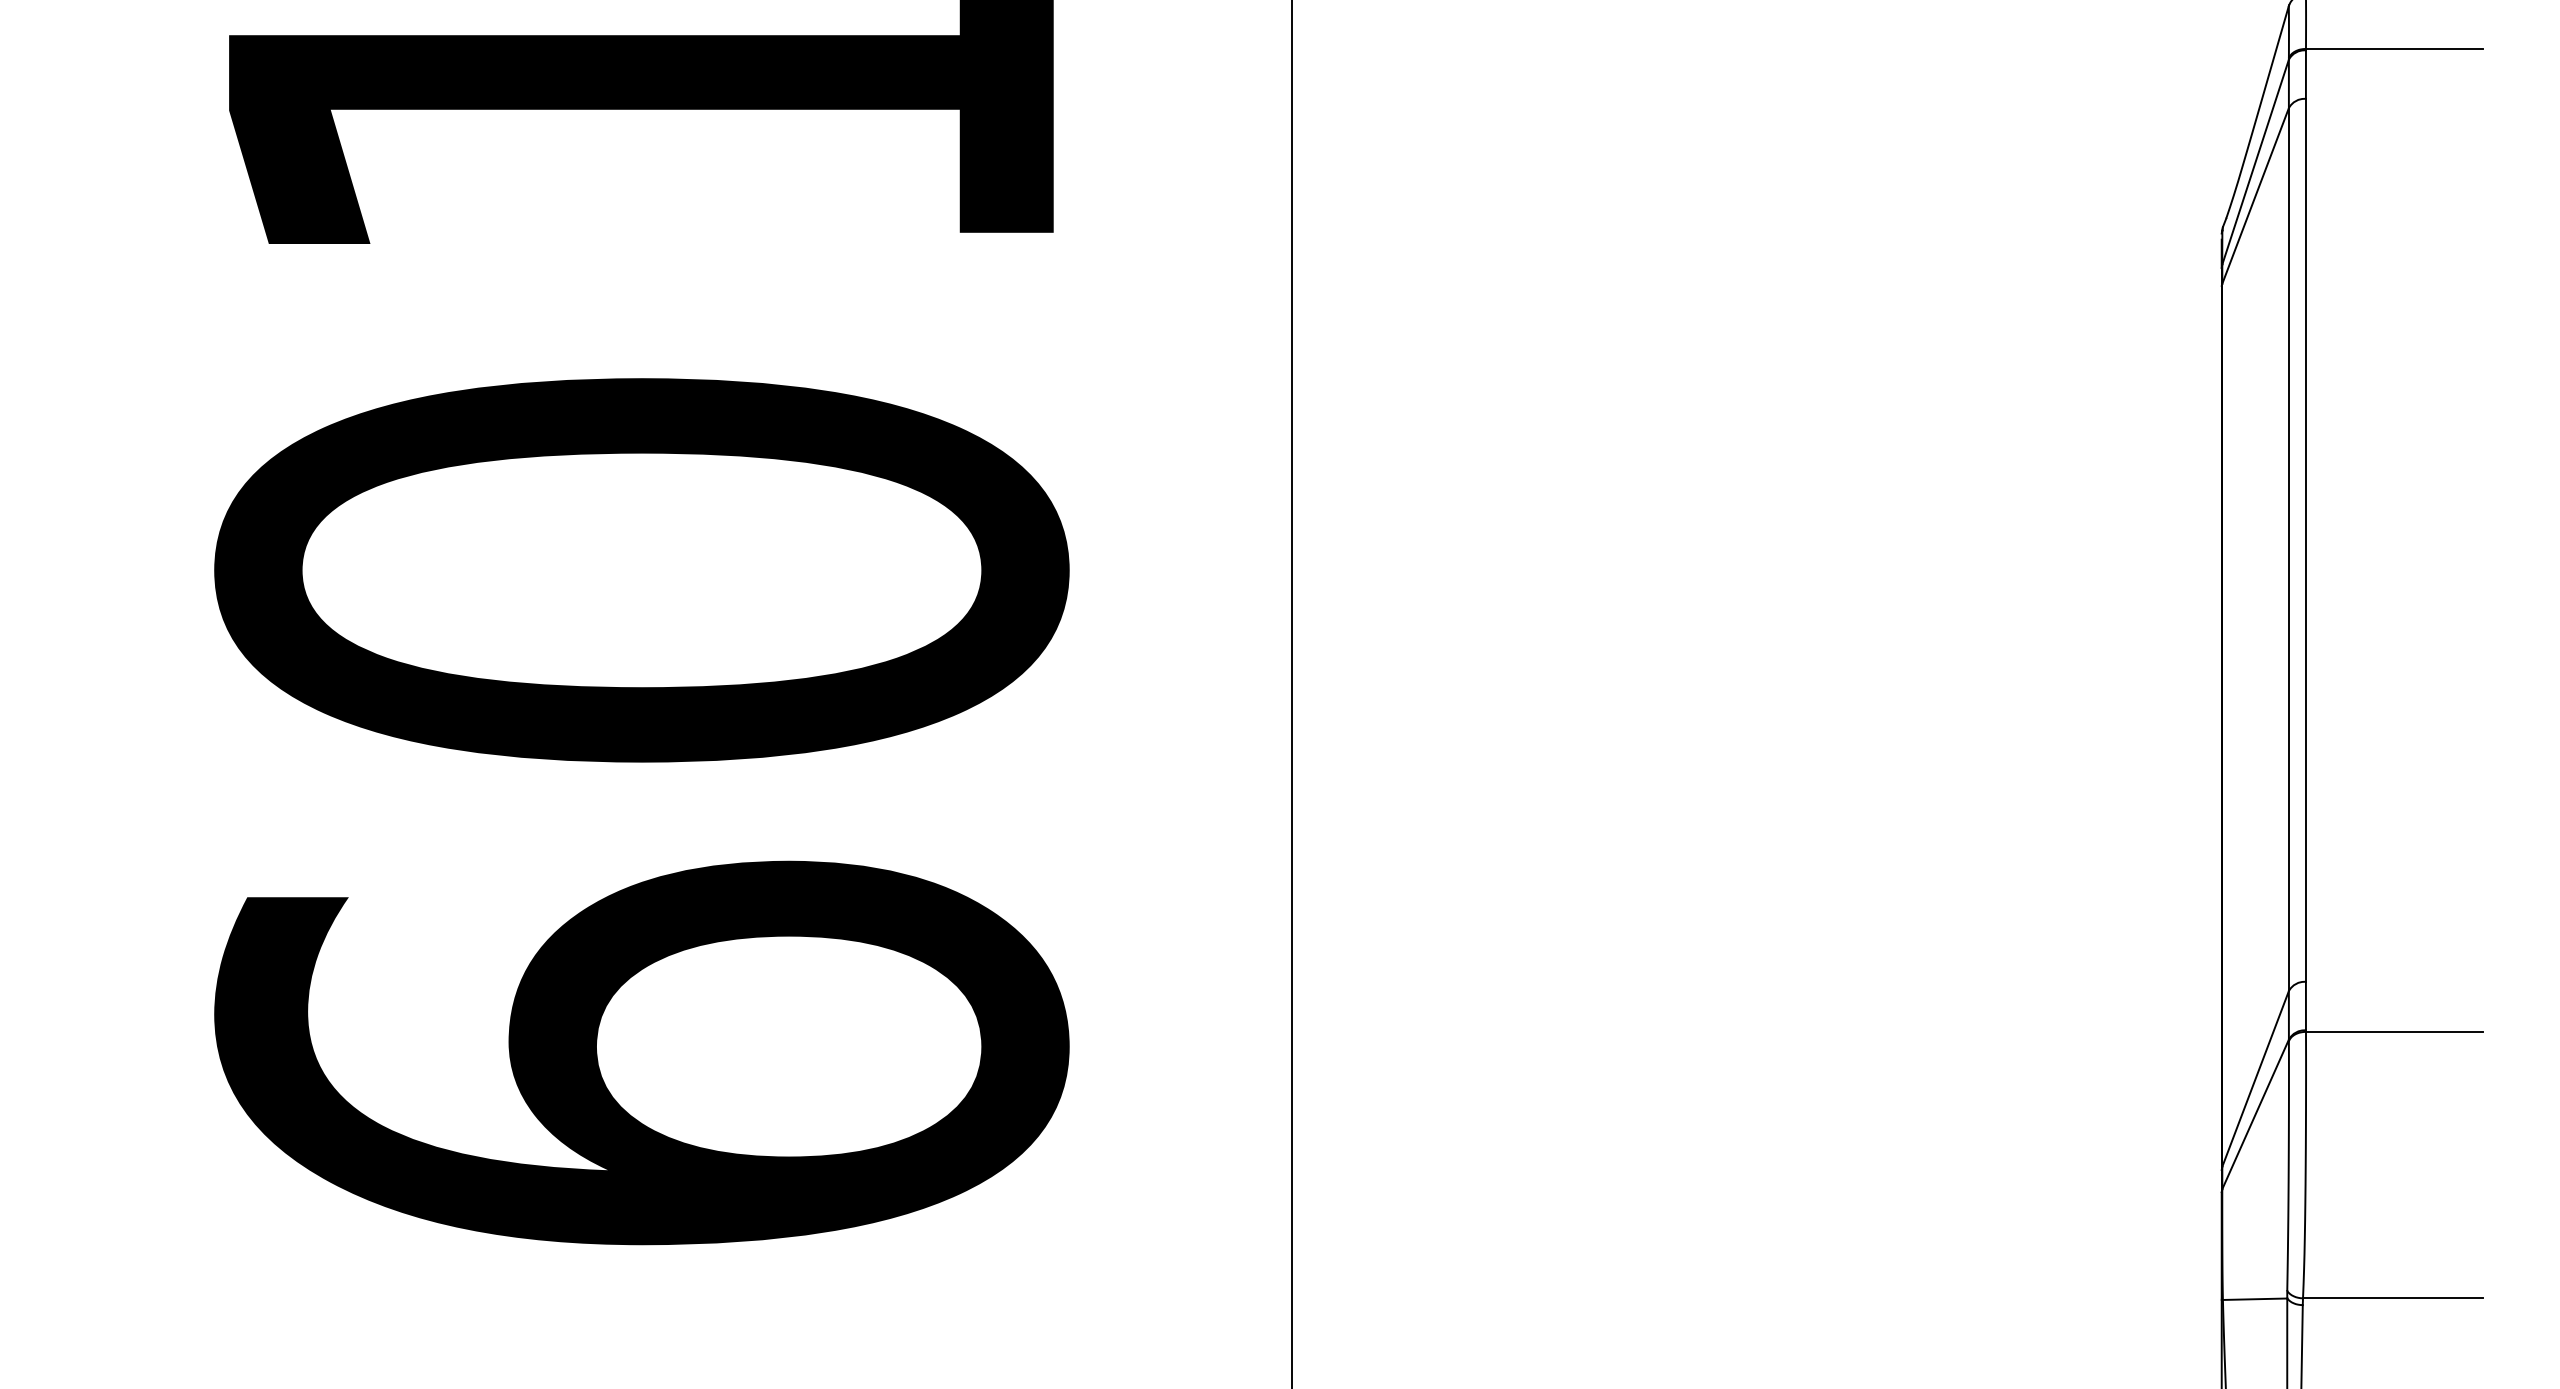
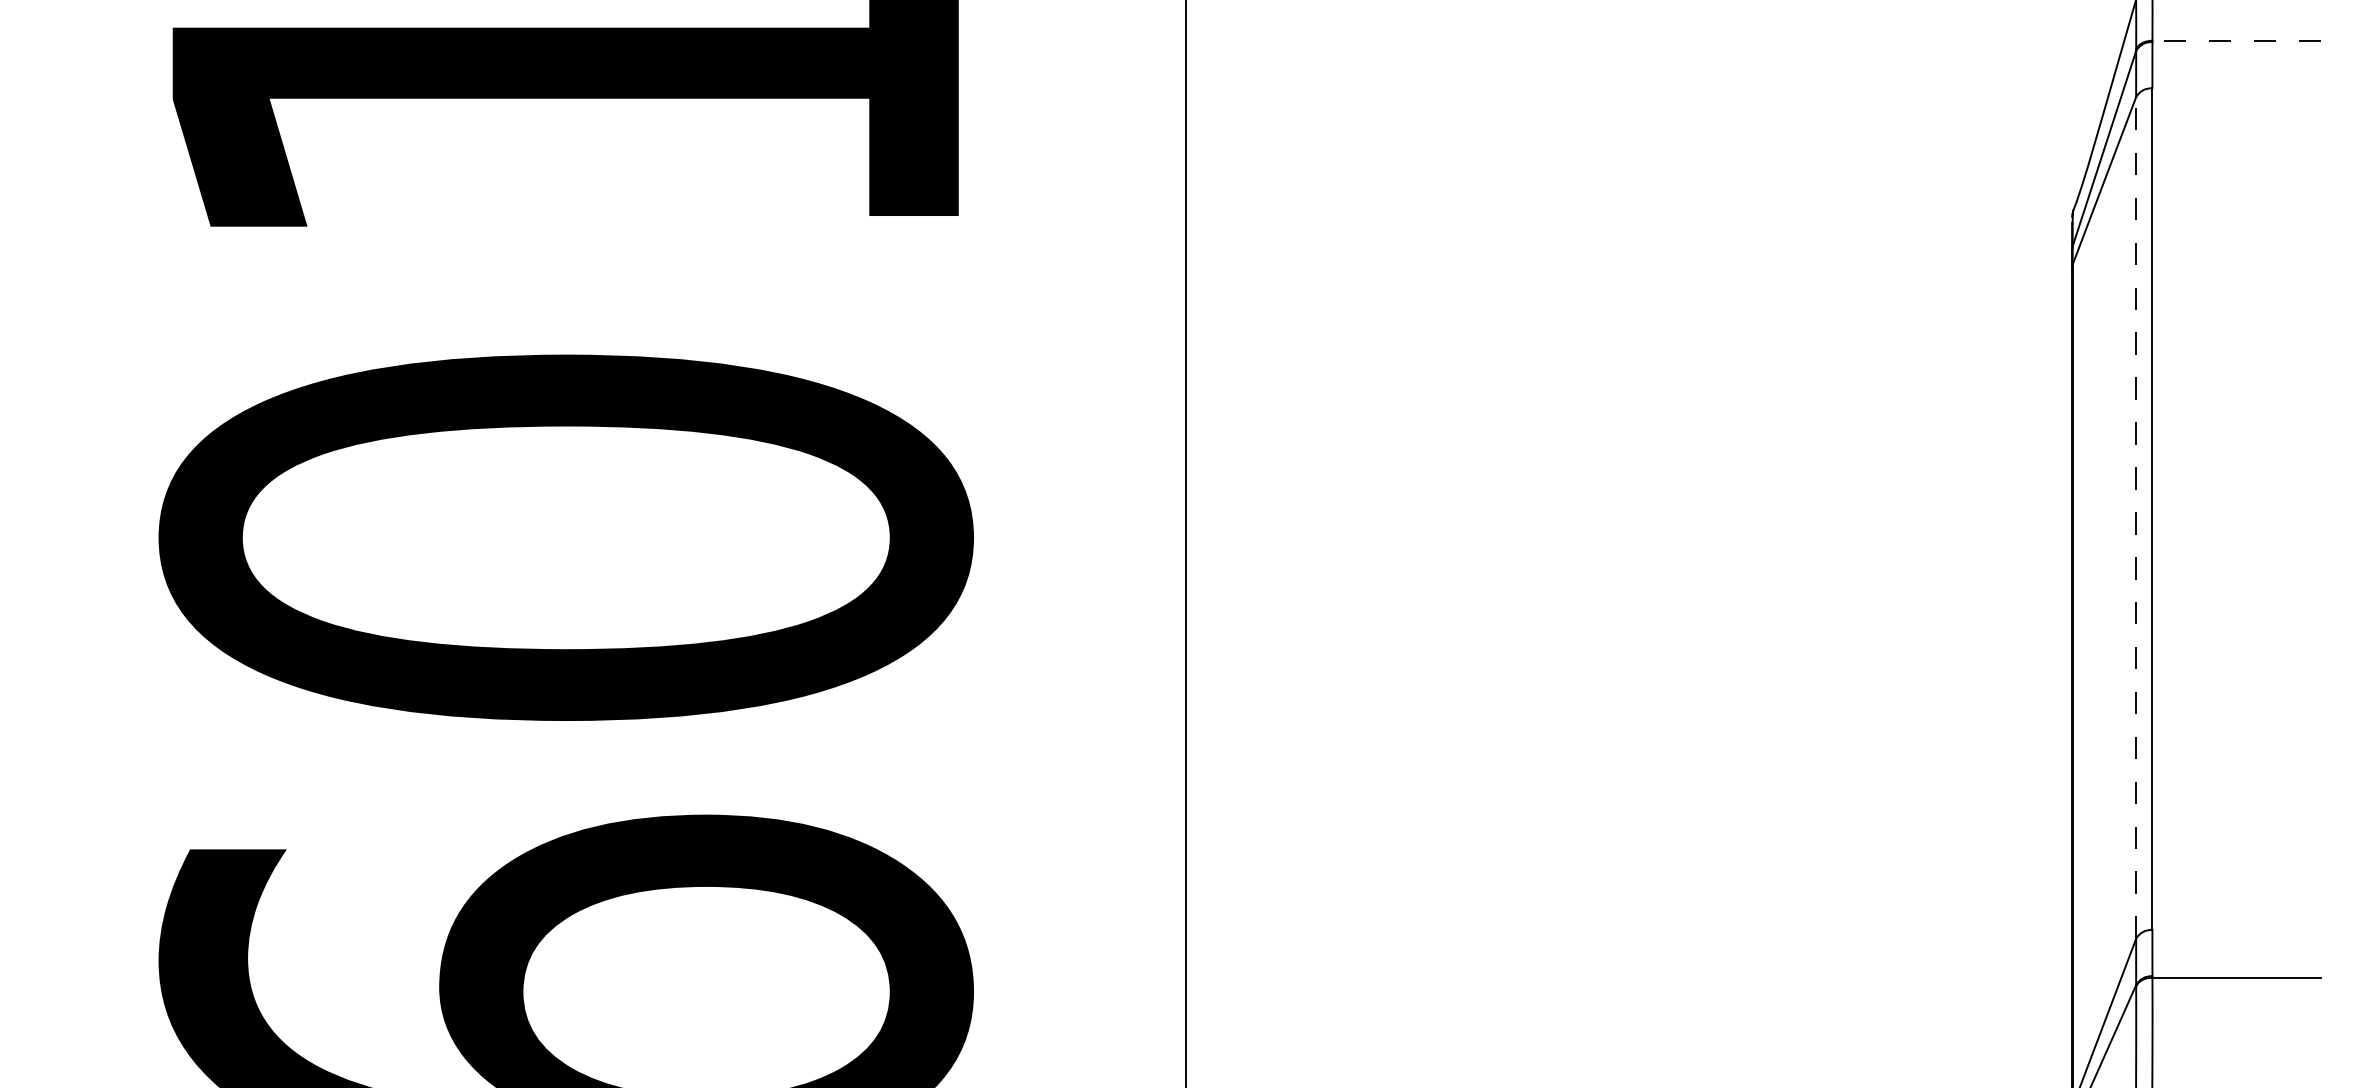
line: (2393, 48) -> (2235, 40), solid -> dashed
line: (2288, 549) -> (2135, 517), solid -> dashed

